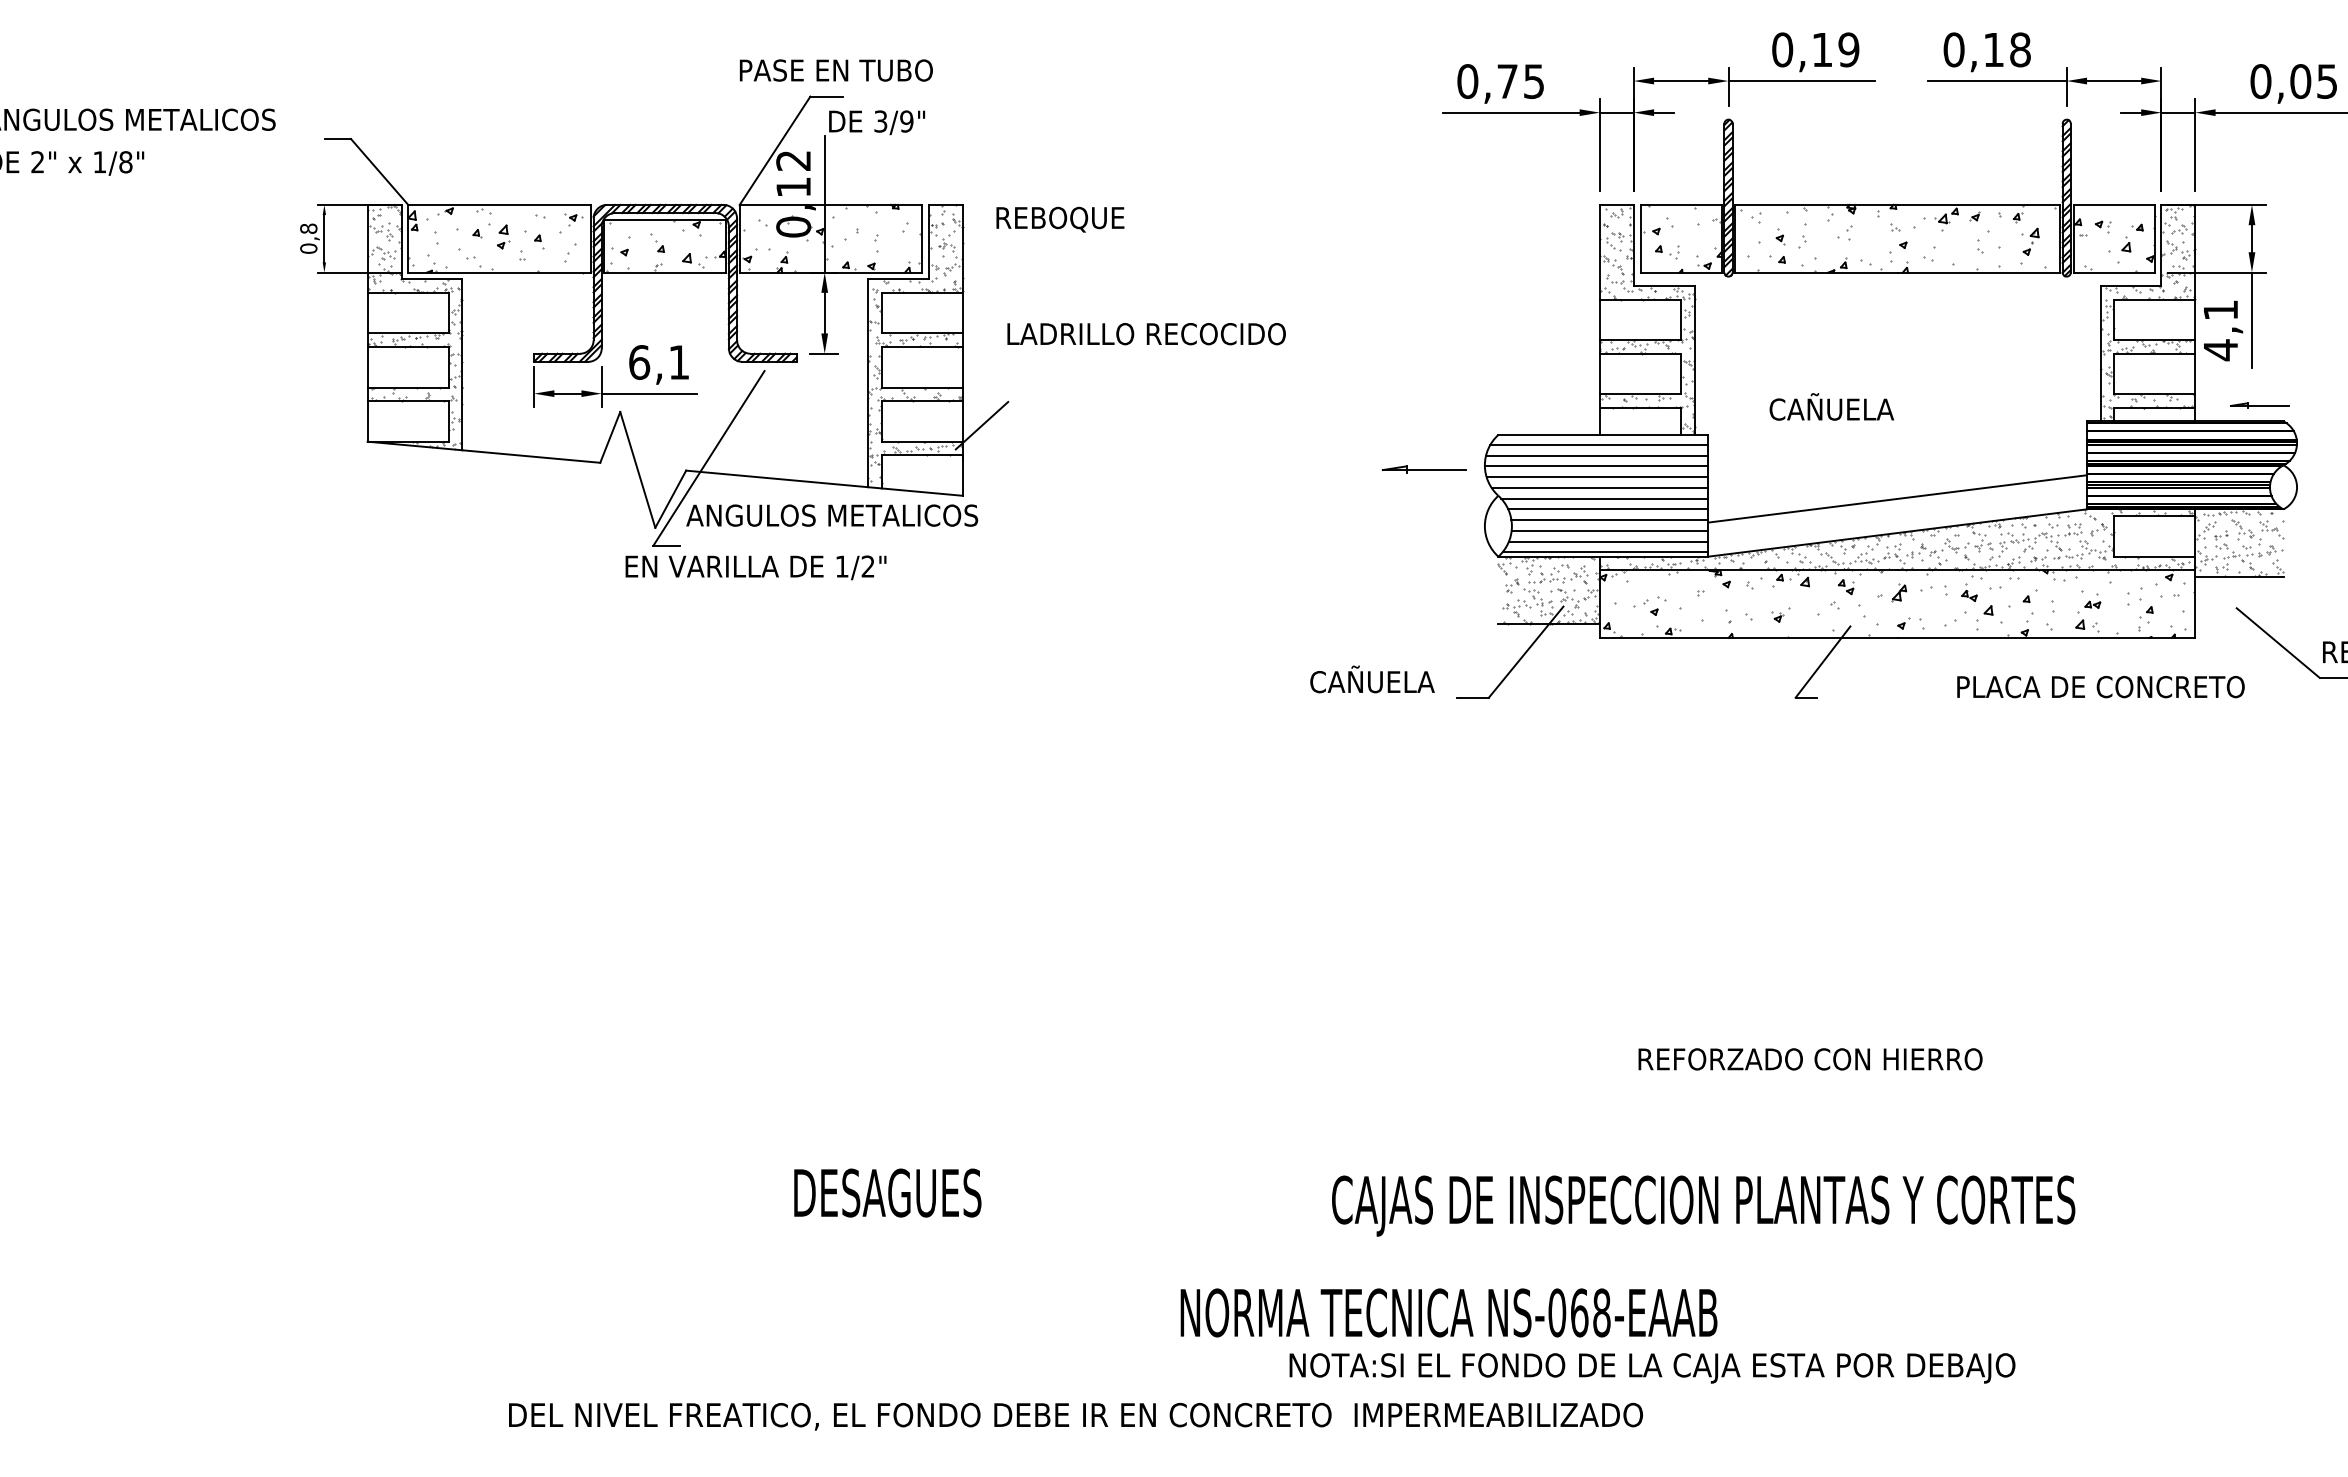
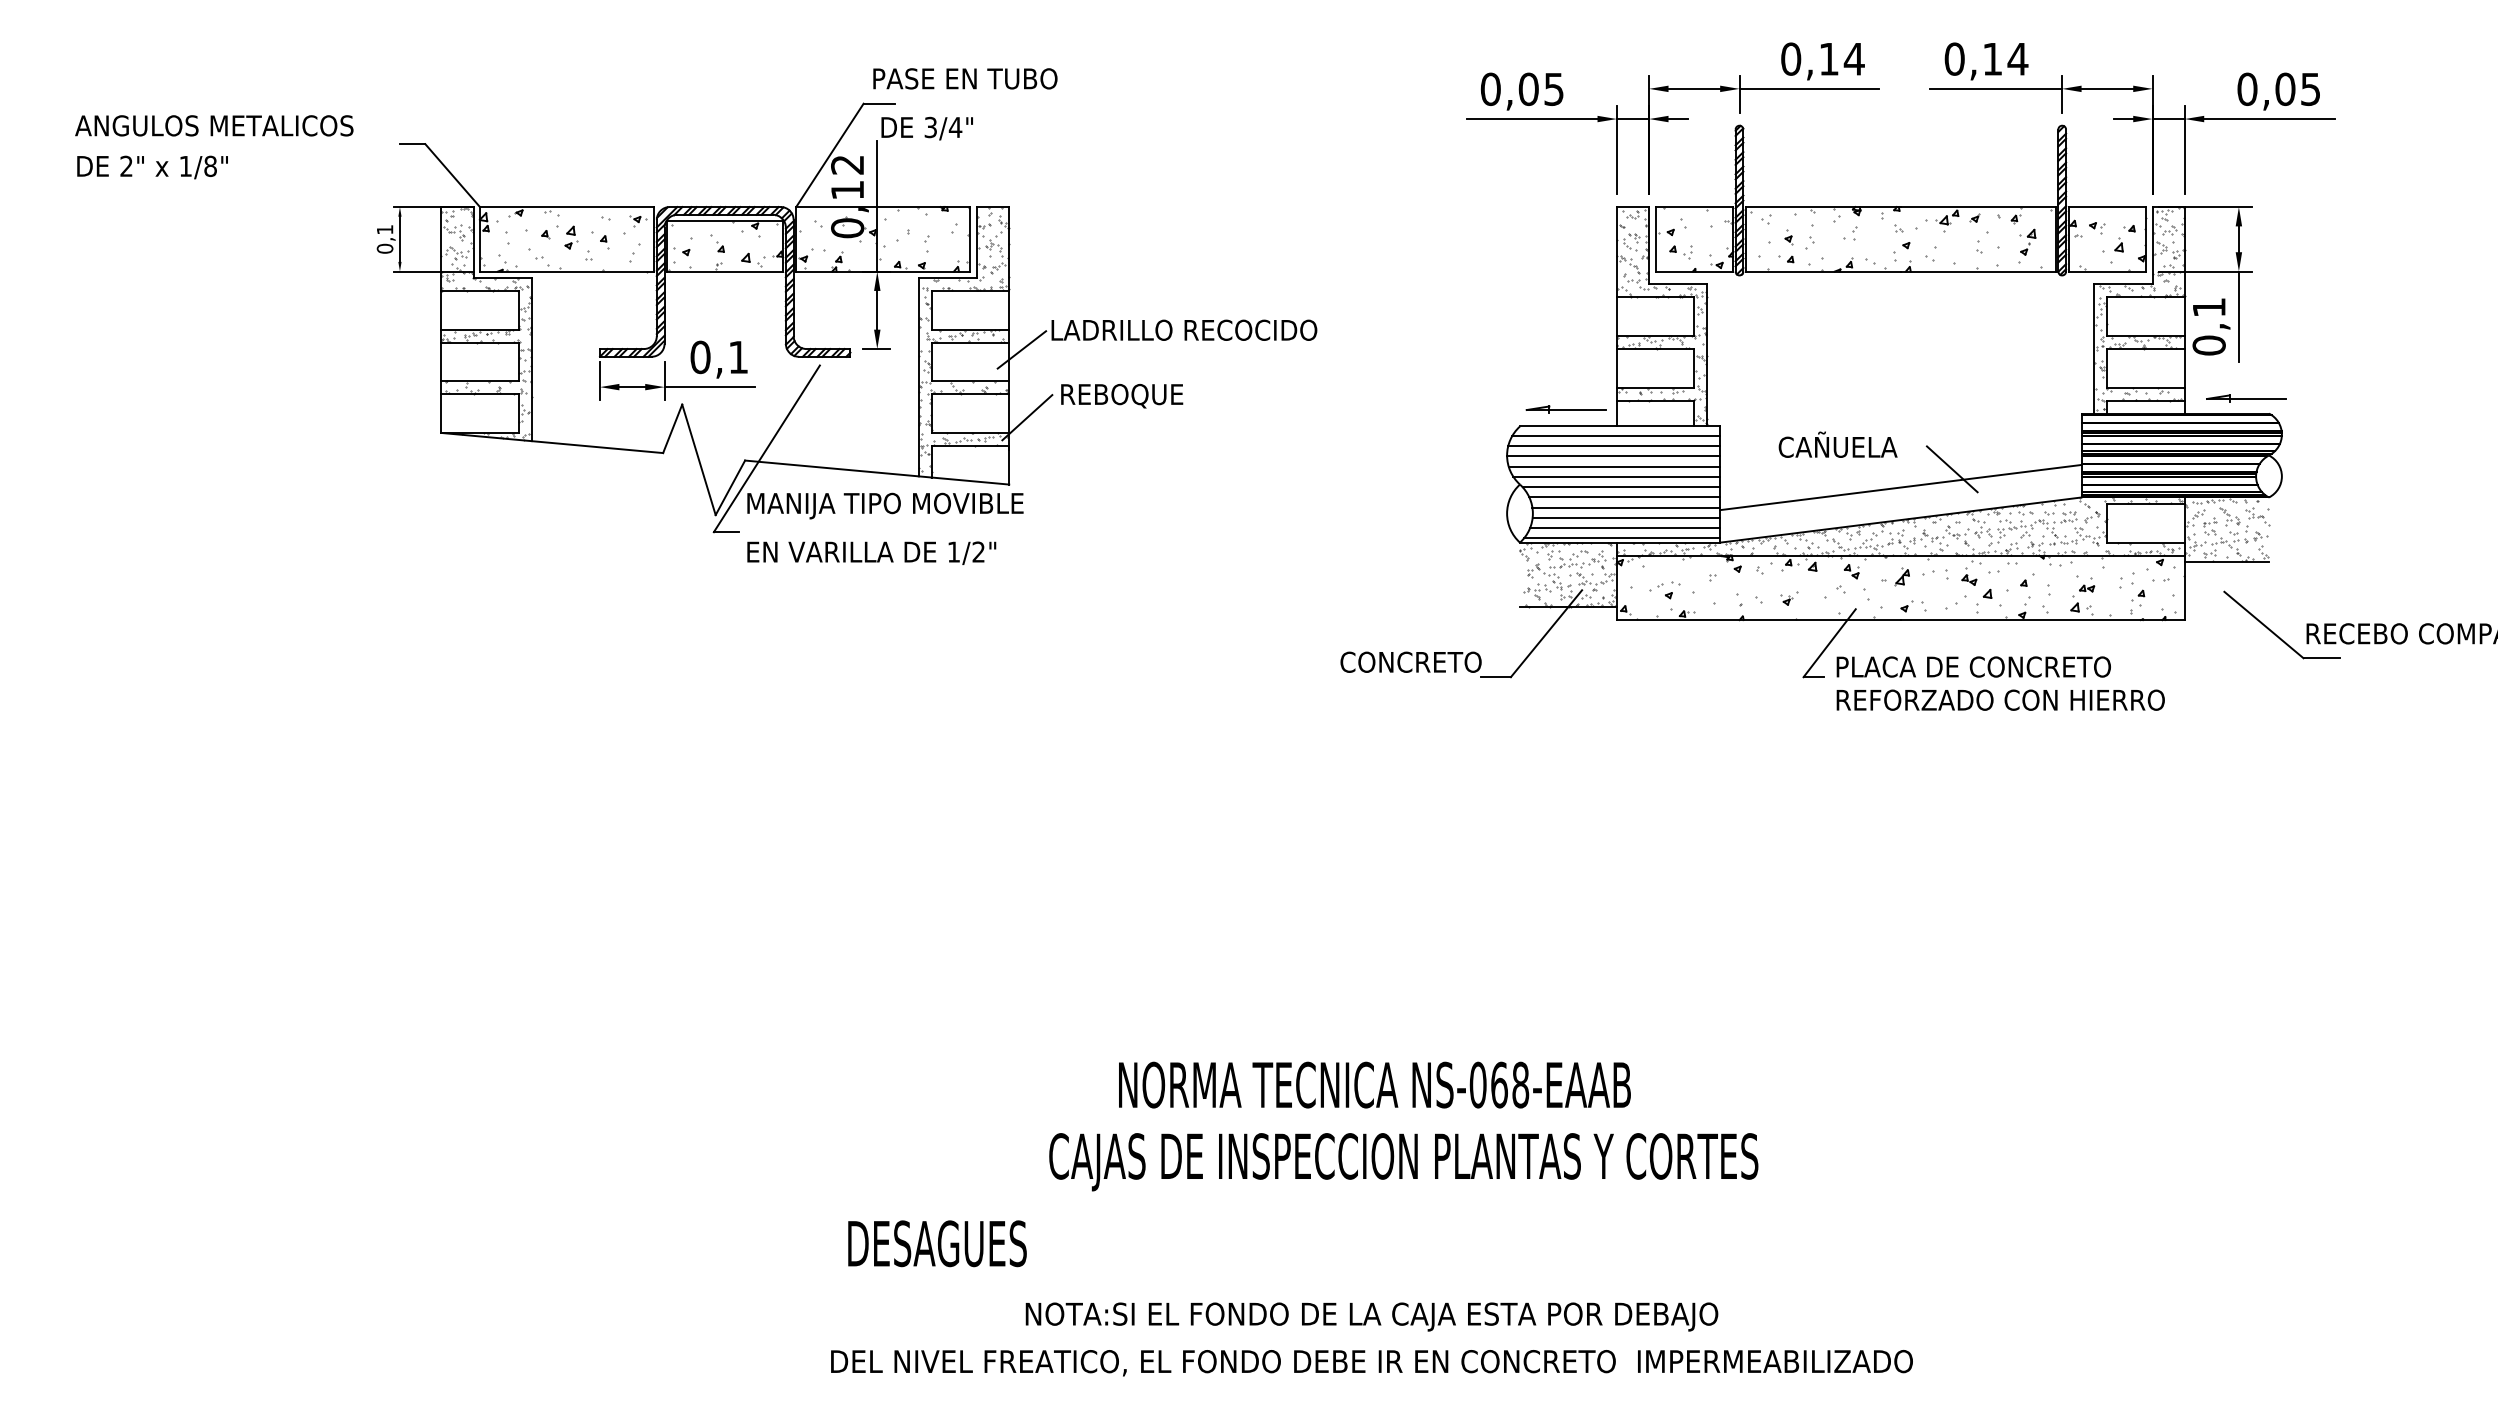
text: (1847, 49) -> (1853, 58), 0,19 -> 0,14
text: (2019, 49) -> (2017, 58), 0,18 -> 0,14
text: (836, 70) -> (965, 78), moved
text: (1507, 80) -> (1528, 88), 0,75 -> 0,05
text: (906, 121) -> (955, 127), 3/9" -> 3/4"
text: (1060, 220) -> (1122, 396), moved
text: (308, 228) -> (384, 229), 0,8 -> 0,1
text: (2220, 350) -> (2208, 345), 4,1 -> 0,1
line: (975, 354) -> (1021, 349), added
text: (639, 361) -> (700, 356), 6,1 -> 0,1
part: (2259, 405) -> (2246, 398), size x1.43
text: (1831, 406) -> (1837, 444), moved
part: (1423, 469) -> (1565, 409), moved
line: (1950, 480) -> (1951, 469), added
text: (832, 517) -> (884, 505), ANGULOS METALICOS -> MANIJA TIPO MOVIBLE
text: (755, 567) -> (871, 552), moved
text: (1393, 679) -> (1419, 659), CAÑUELA -> CONCRETO
text: (2100, 686) -> (1973, 666), moved
text: (1810, 1058) -> (2000, 699), moved
text: (887, 1192) -> (937, 1243), moved
text: (1703, 1206) -> (1403, 1162), moved
text: (1448, 1312) -> (1374, 1084), moved
text: (1651, 1367) -> (1371, 1316), moved
text: (1075, 1417) -> (1371, 1363), moved

